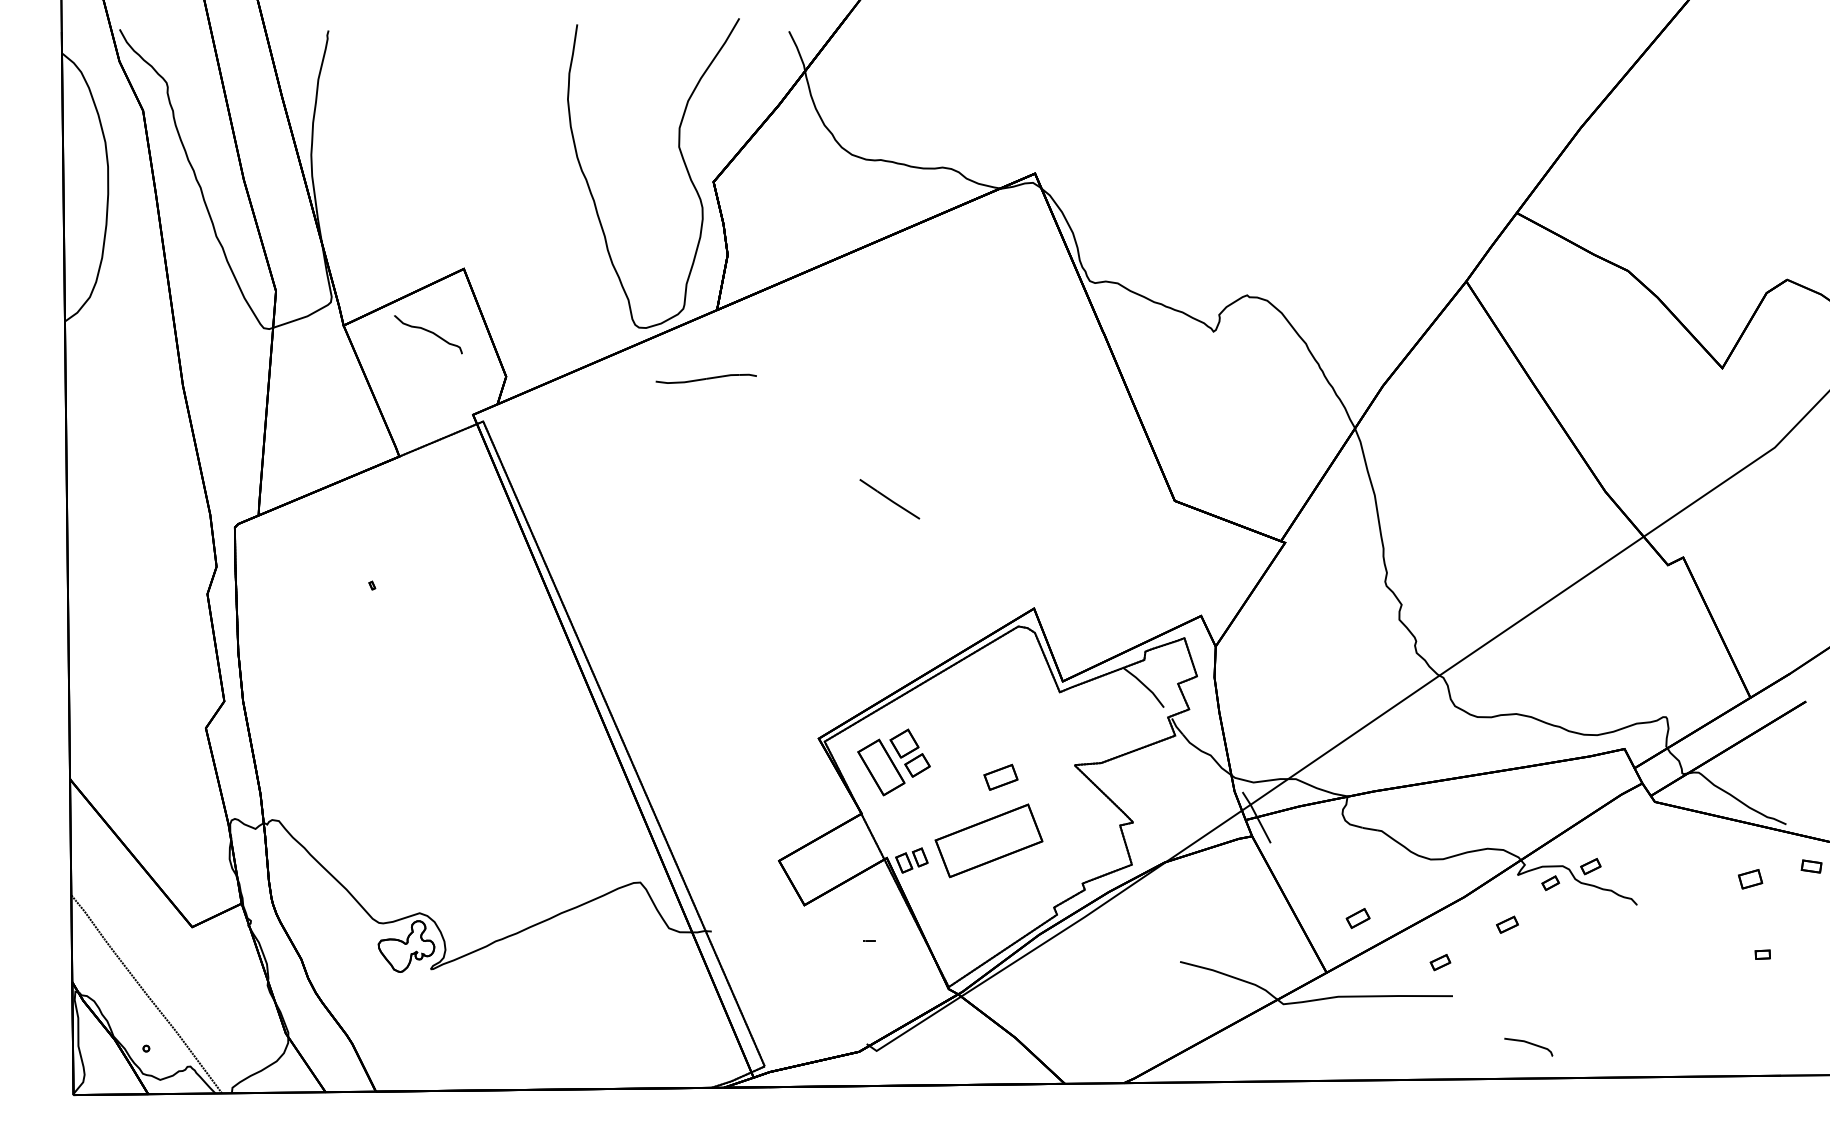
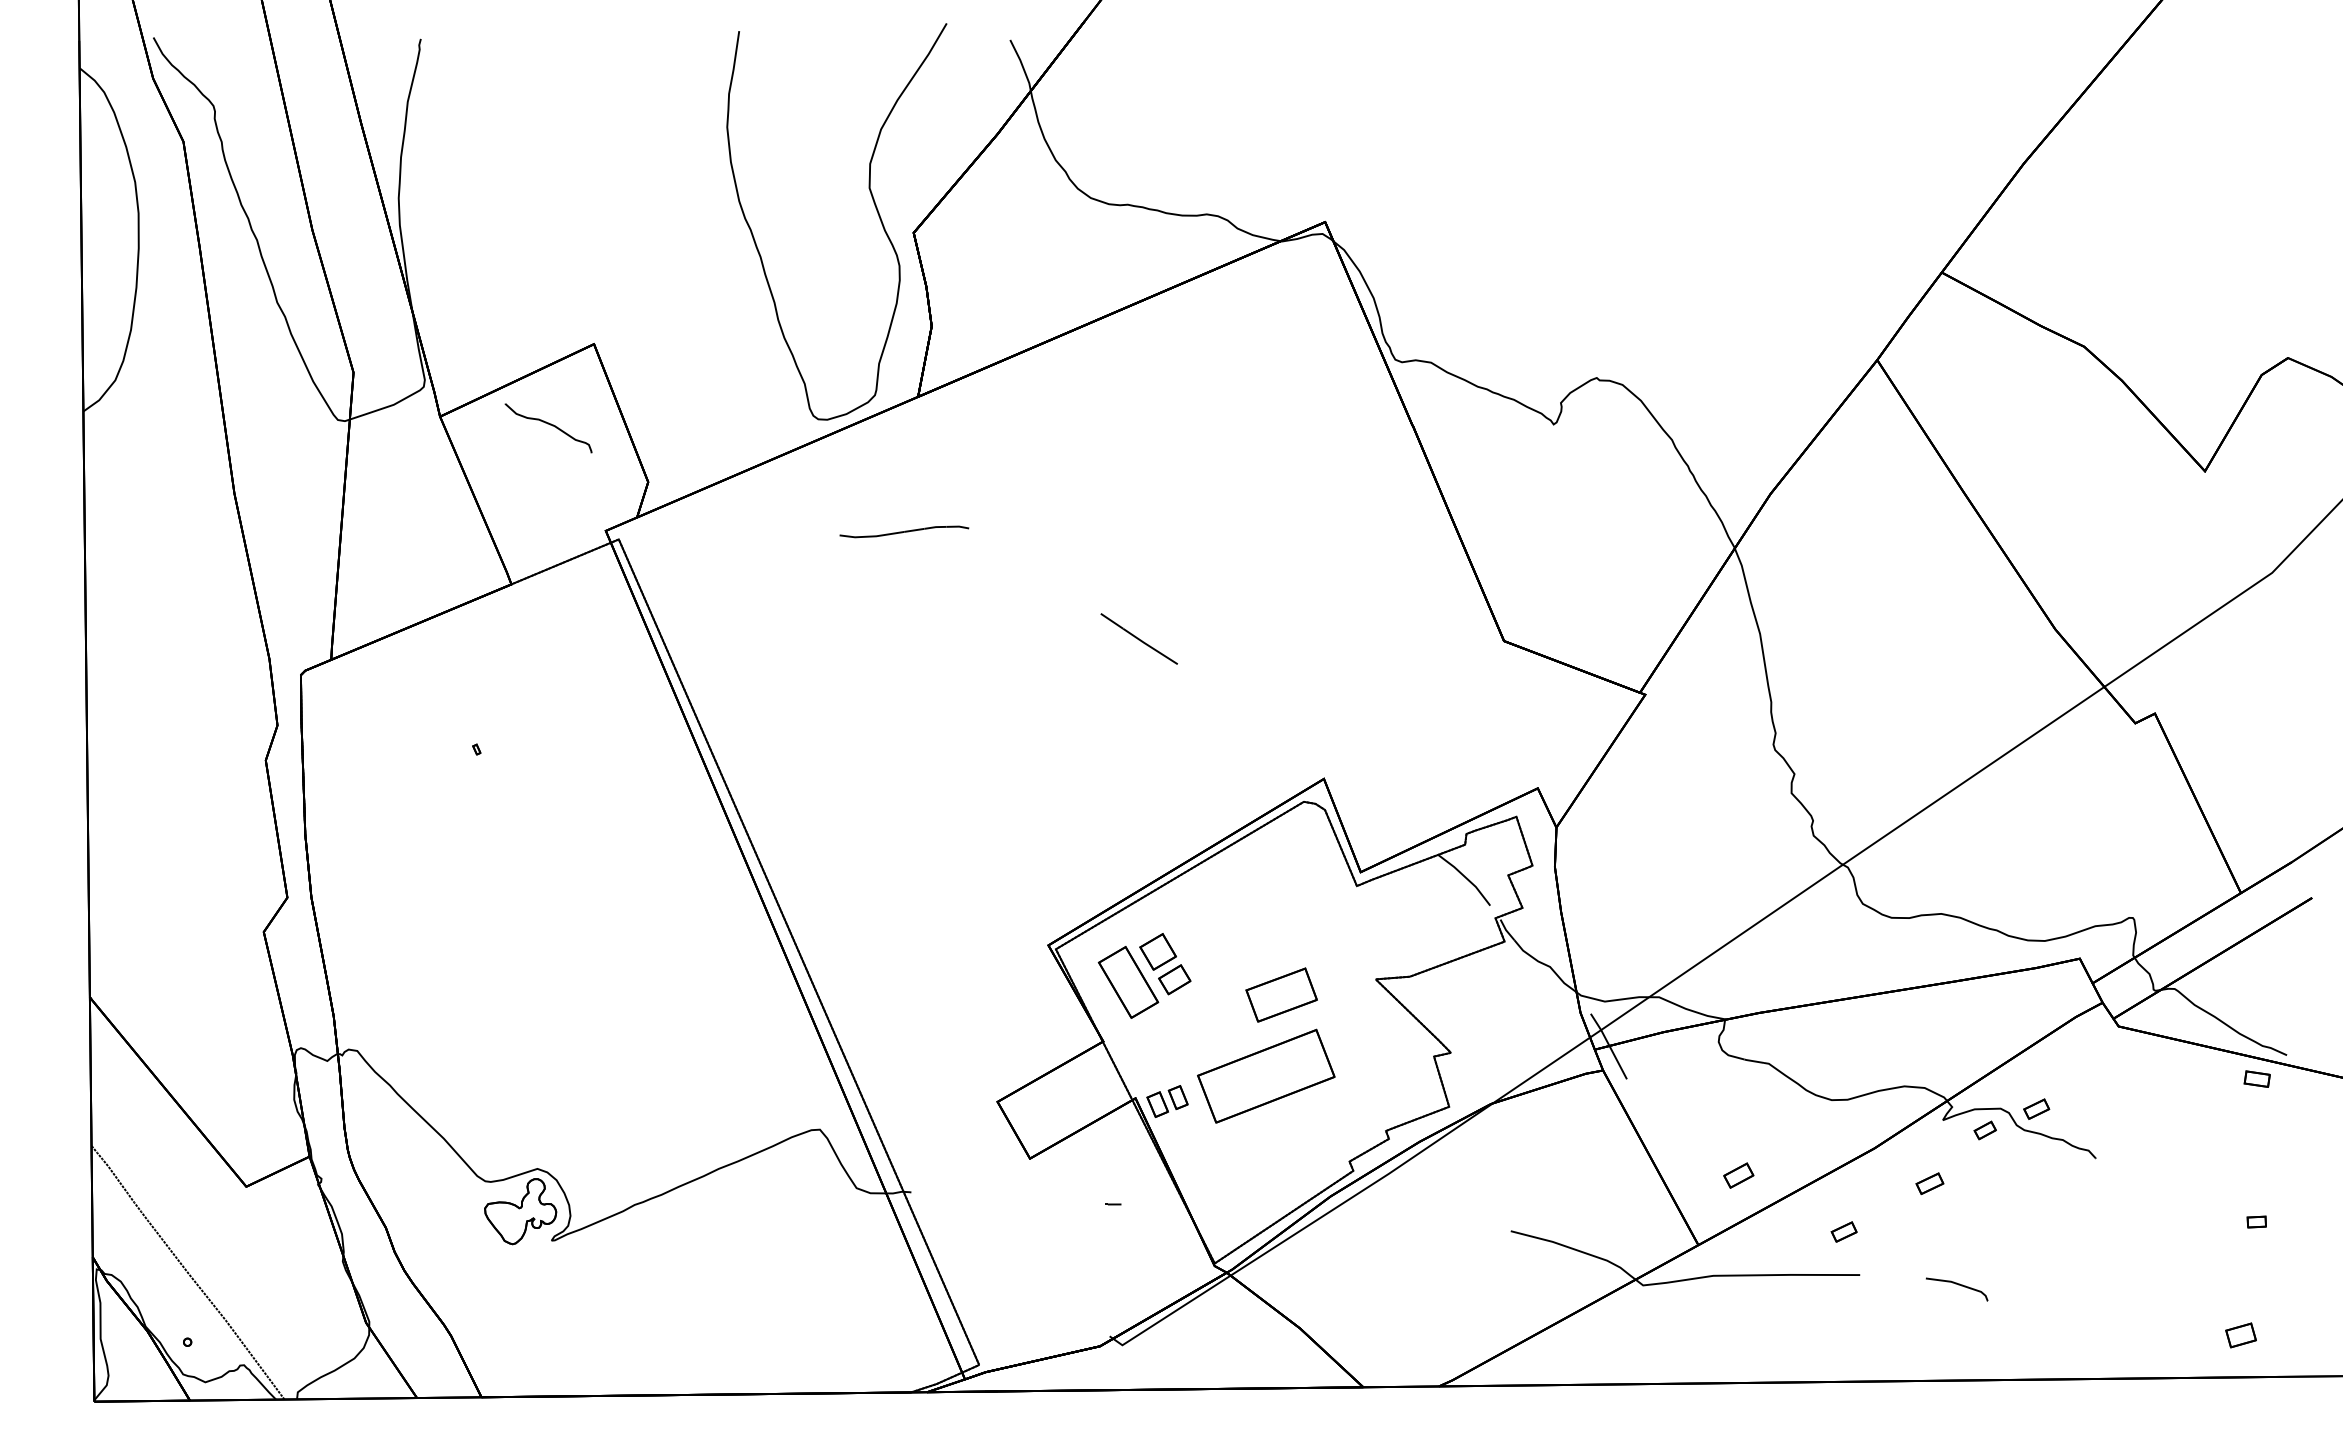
part: (706, 378) -> (904, 531), moved
part: (1000, 776) -> (1281, 994), size x1.67
part: (1811, 866) -> (2256, 1078), moved
part: (1750, 879) -> (2240, 1335), moved
curve: (1529, 1044) -> (1958, 1285), moved

